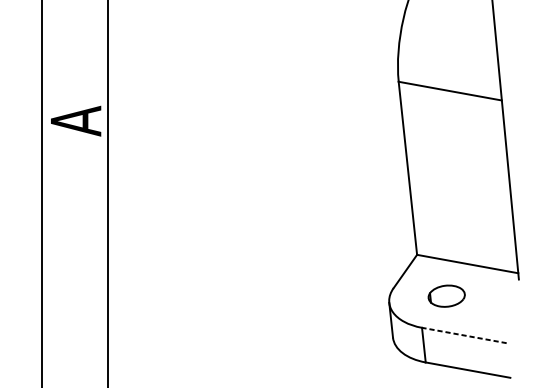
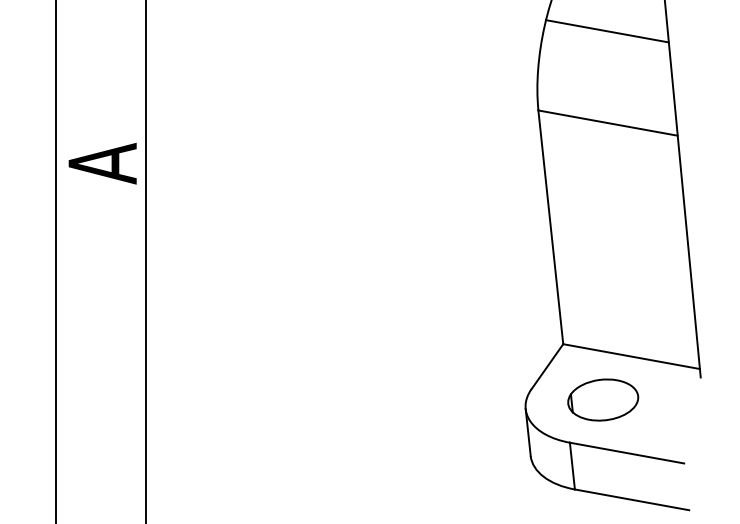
line: (449, 23) -> (606, 31), added
part: (446, 295) -> (603, 399), size x1.43
line: (463, 335) -> (626, 453), dashed -> solid

